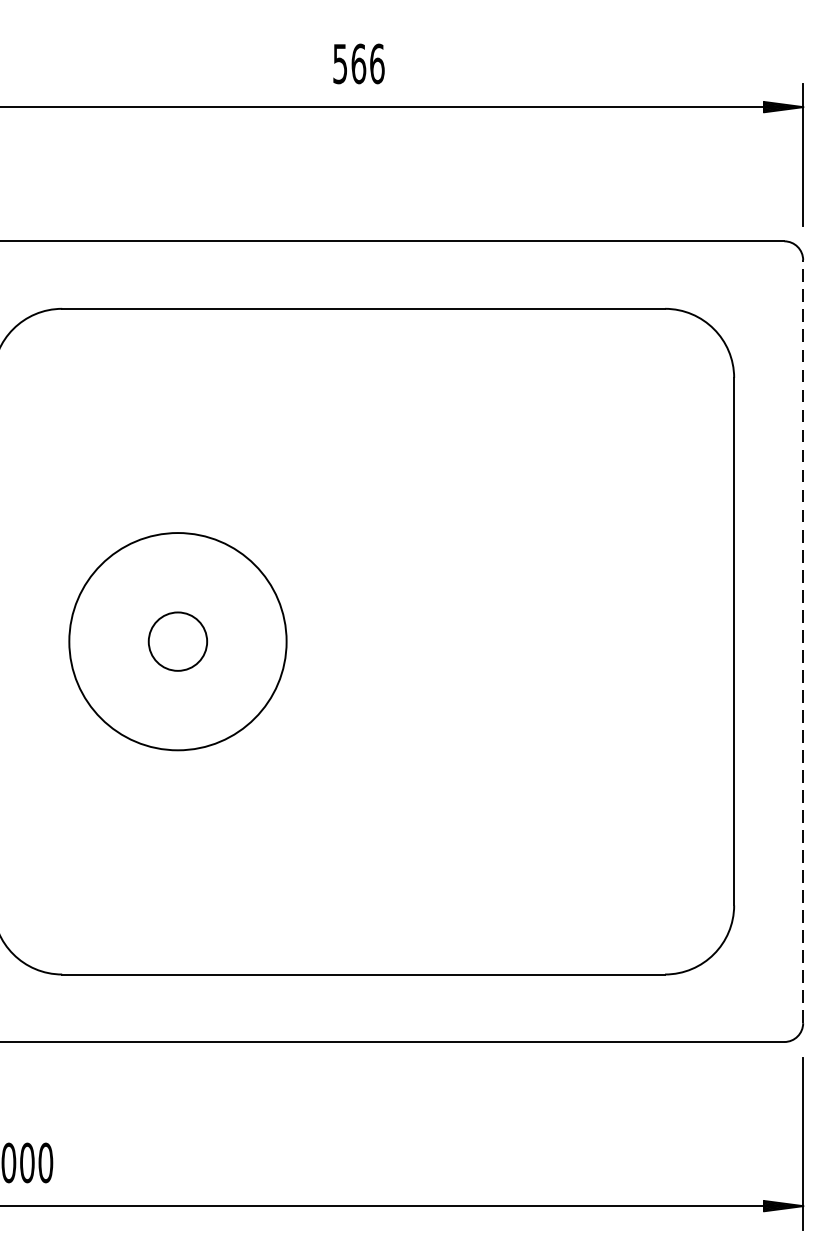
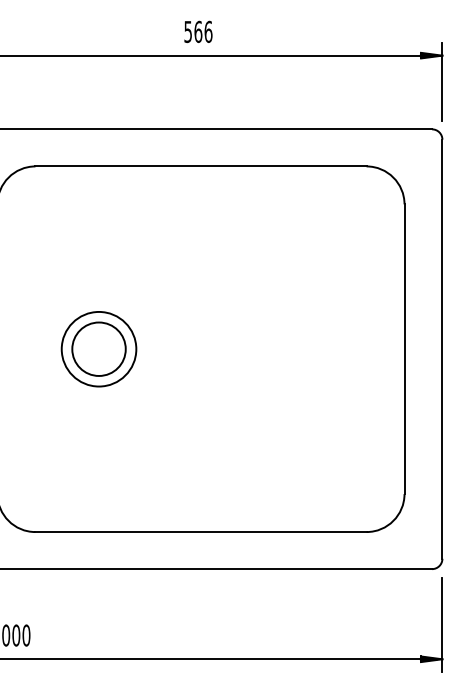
circle: (176, 640) -> (98, 348), size x0.62
circle: (176, 640) -> (98, 348), size x1.67
line: (803, 642) -> (442, 349), dashed -> solid

